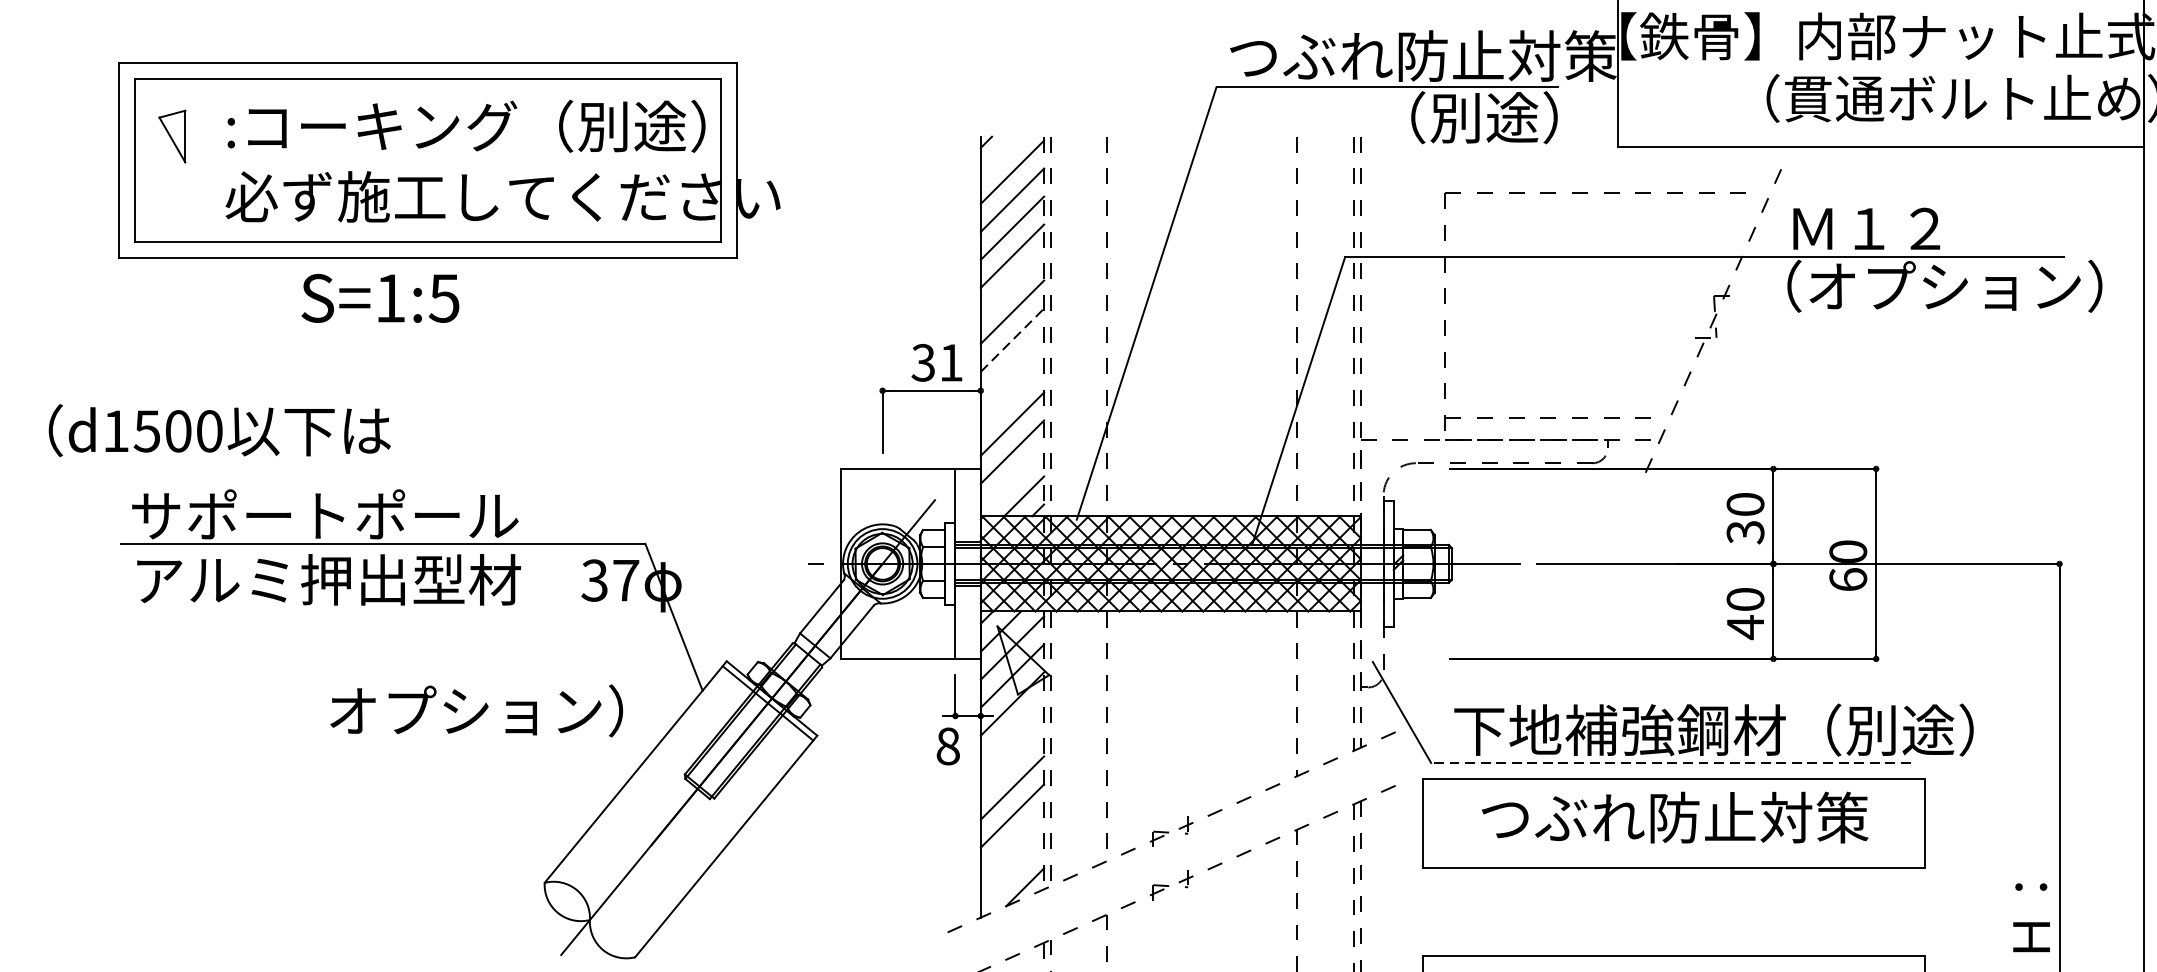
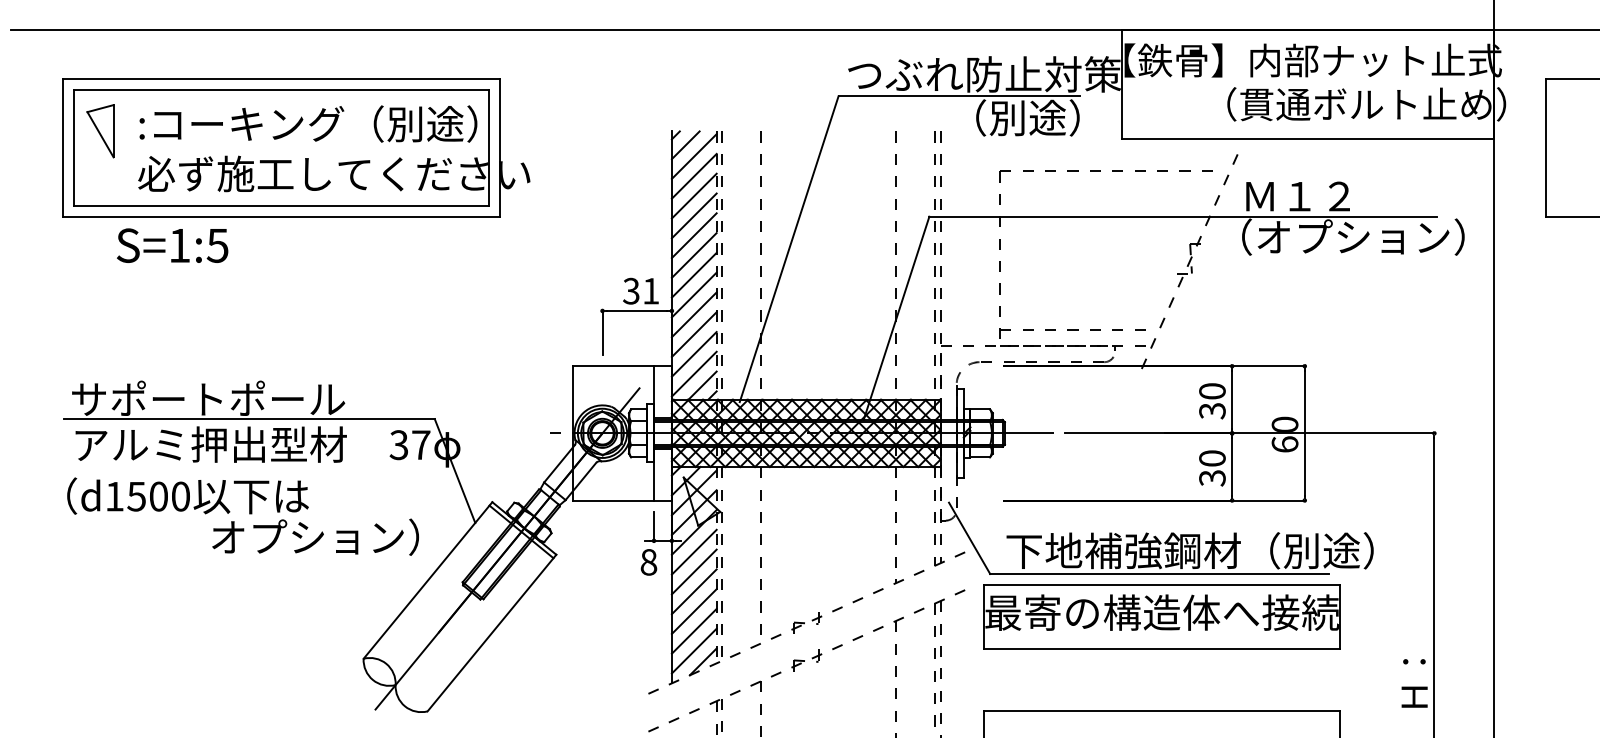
part: (172, 136) -> (100, 131), size x1.43
line: (1000, 156) -> (685, 145), added
line: (1011, 283) -> (693, 235), added
text: (380, 298) -> (172, 245), moved
line: (1012, 340) -> (694, 275), dashed -> solid
line: (1011, 367) -> (693, 294), added
line: (1011, 395) -> (693, 314), added
text: (219, 429) -> (187, 495), moved
line: (1011, 479) -> (693, 373), added
text: (1745, 627) -> (1212, 478), 40 -> 30
line: (1011, 731) -> (693, 551), added
line: (1011, 759) -> (693, 571), added
line: (1670, 763) -> (1159, 574), dashed -> solid
text: (1673, 817) -> (1161, 612), つぶれ防止対策 -> 最寄の構造体へ接続
line: (1011, 842) -> (693, 630), added
line: (1011, 871) -> (693, 650), added

